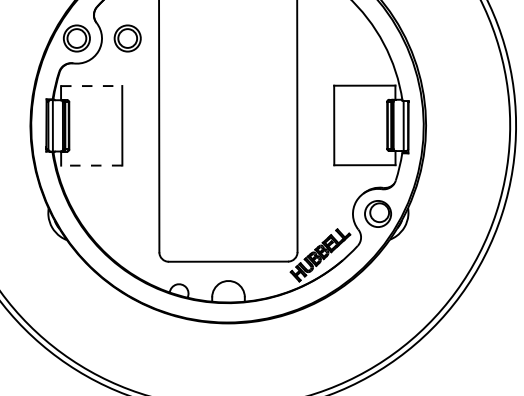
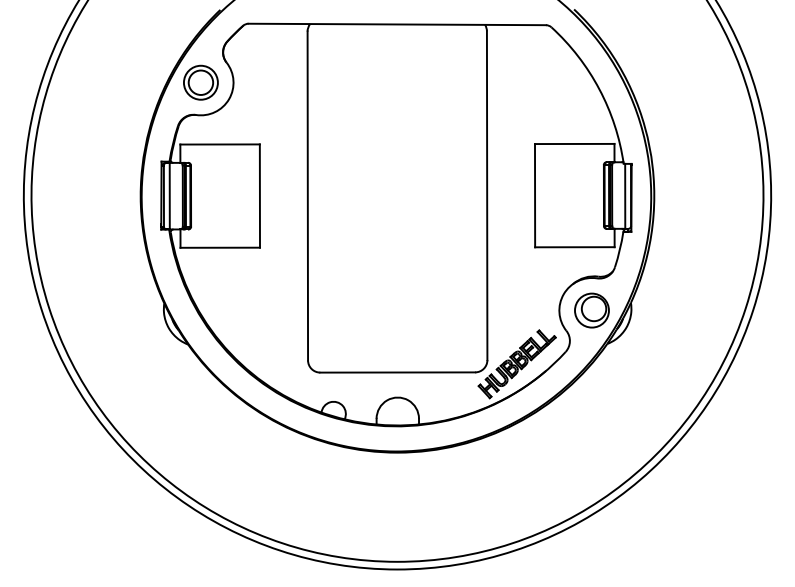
part: (127, 38) -> (266, 82), removed
line: (91, 86) -> (220, 144), dashed -> solid
line: (91, 165) -> (220, 247), dashed -> solid

